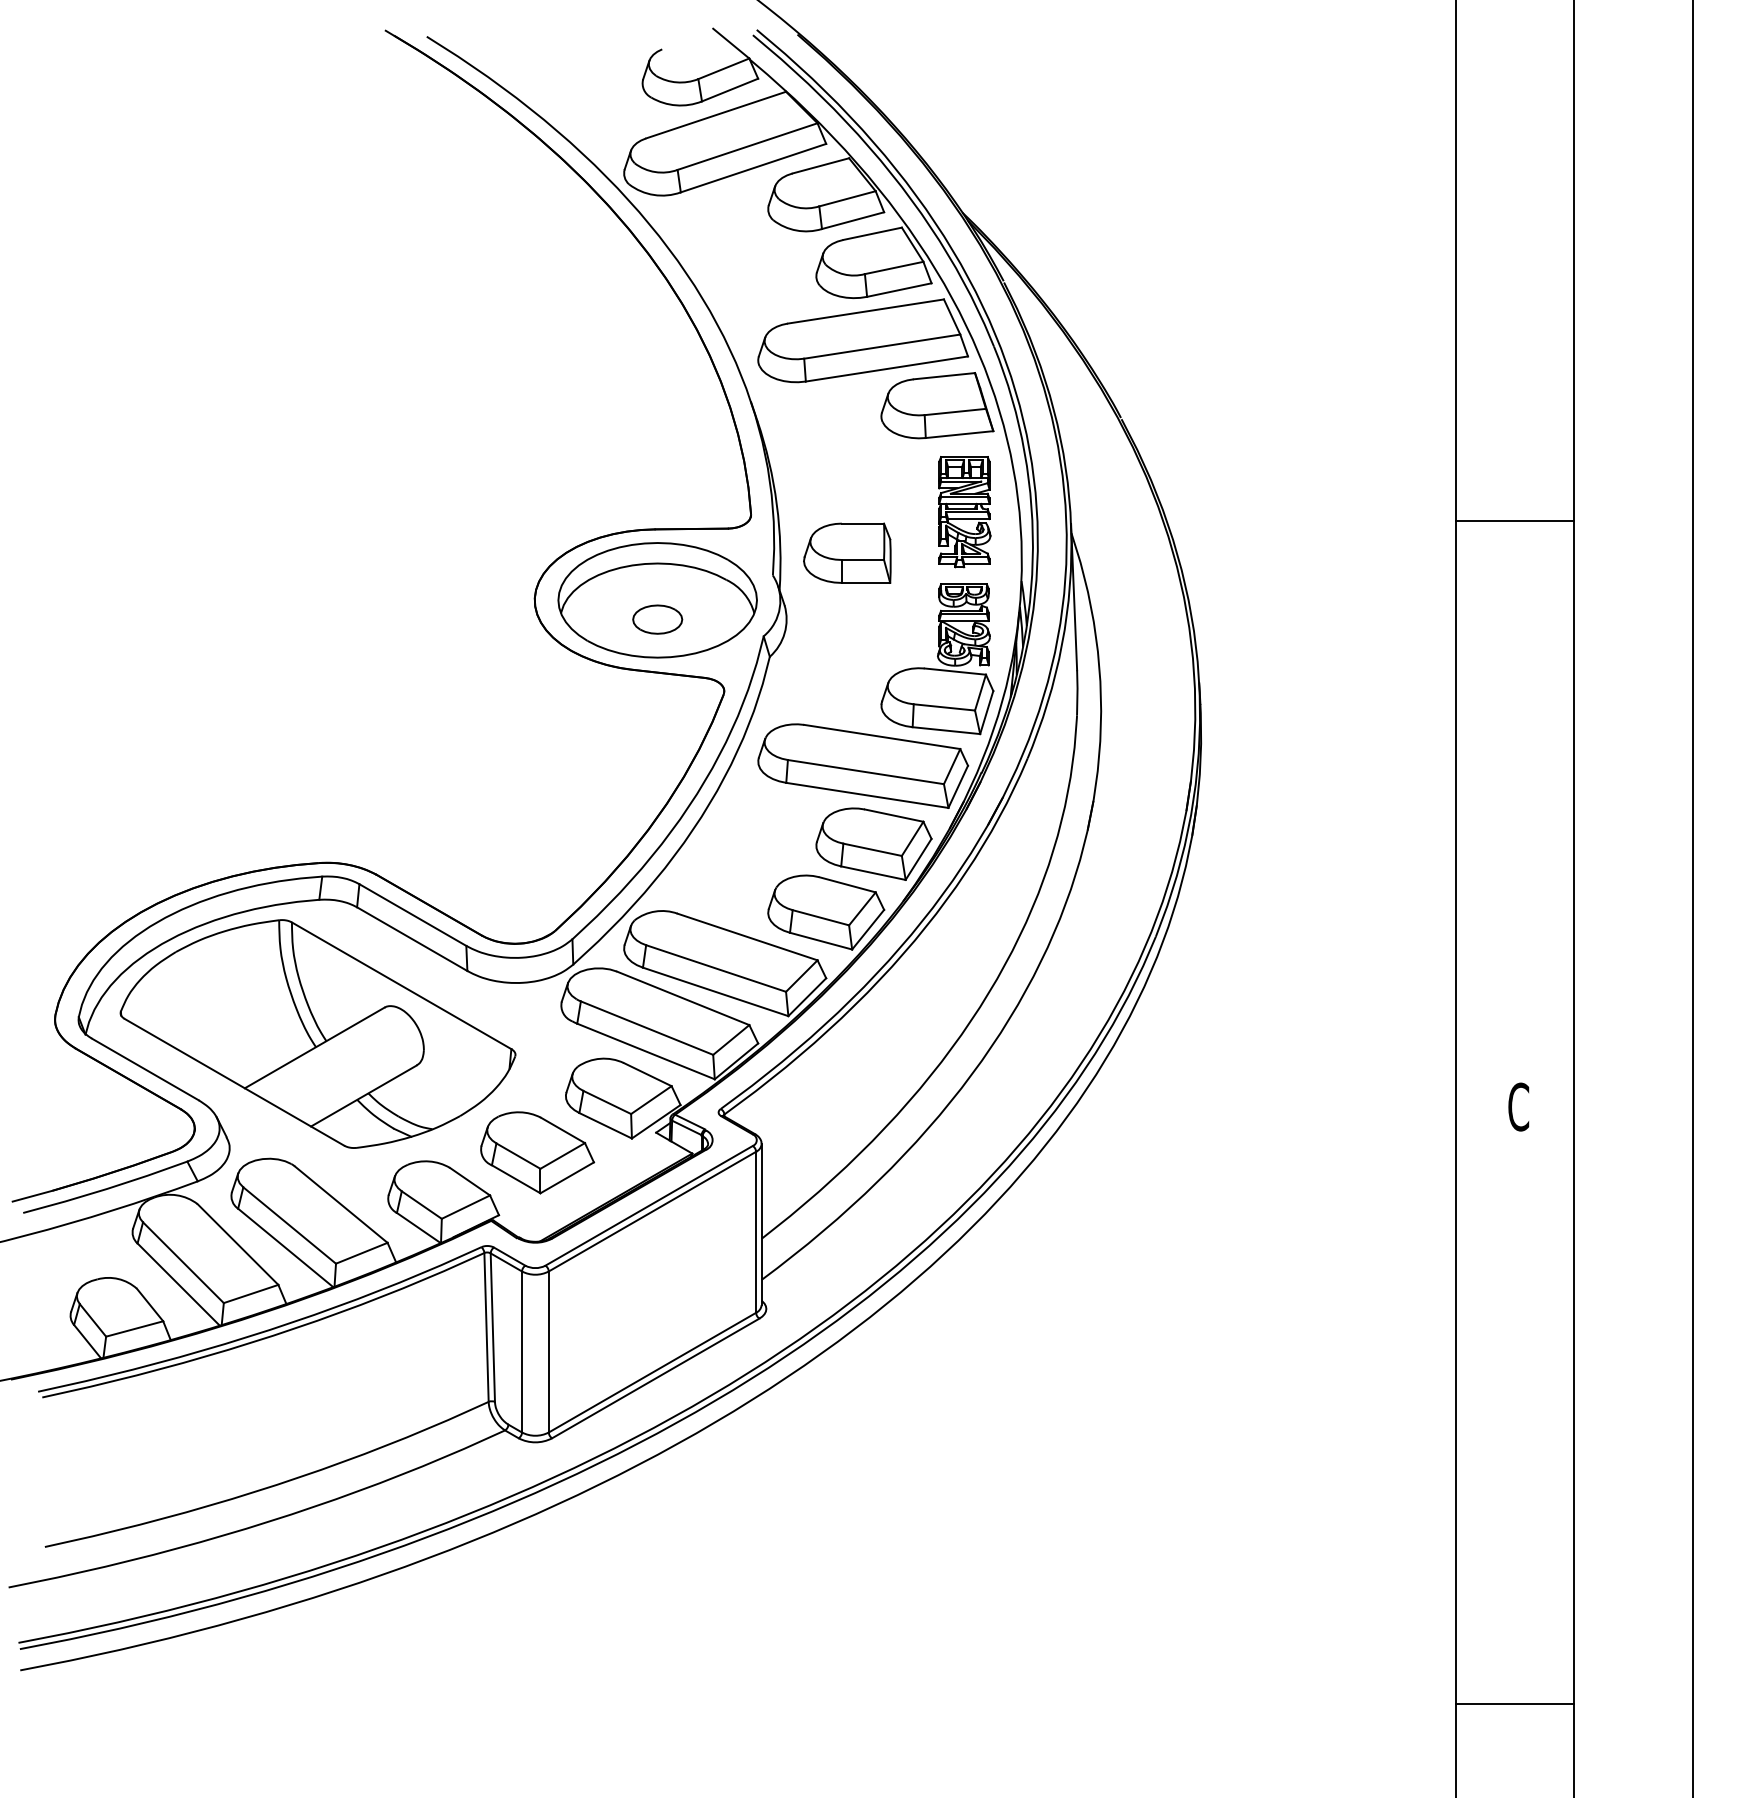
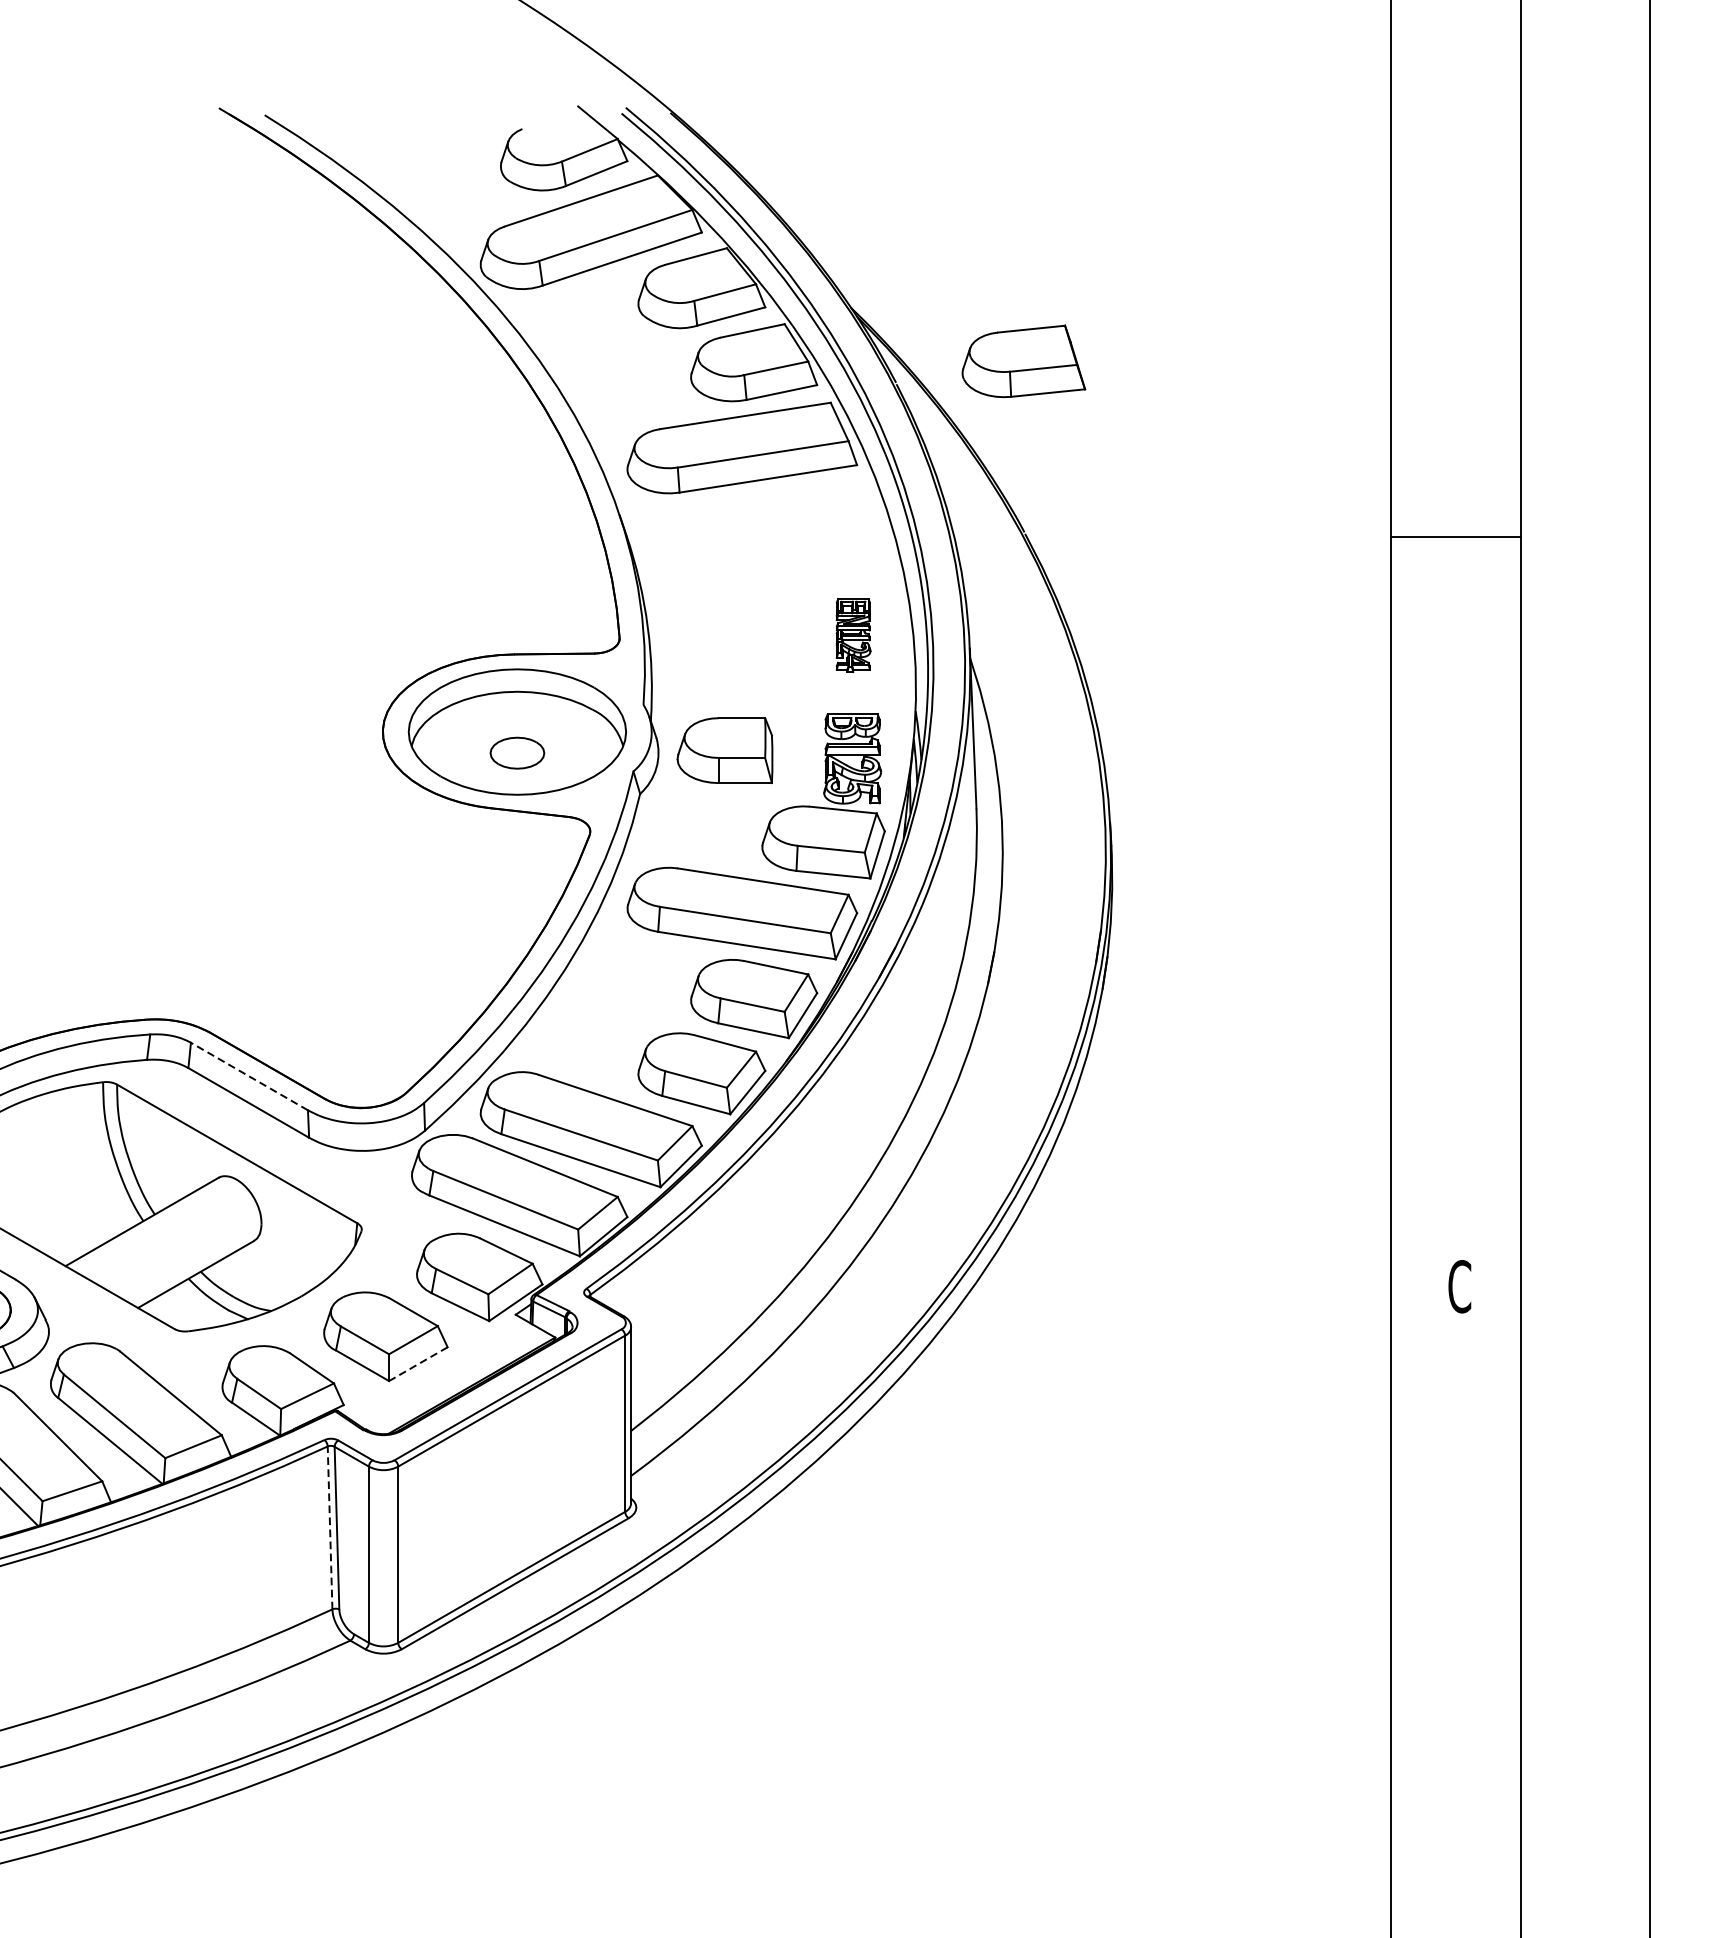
part: (937, 405) -> (1023, 361), moved
part: (964, 512) -> (853, 635), size x0.6
line: (1515, 521) -> (1456, 537), moved
part: (847, 552) -> (725, 749), moved
line: (412, 915) -> (249, 1077), solid -> dashed
line: (567, 1177) -> (418, 1363), solid -> dashed
line: (486, 1328) -> (330, 1529), solid -> dashed

